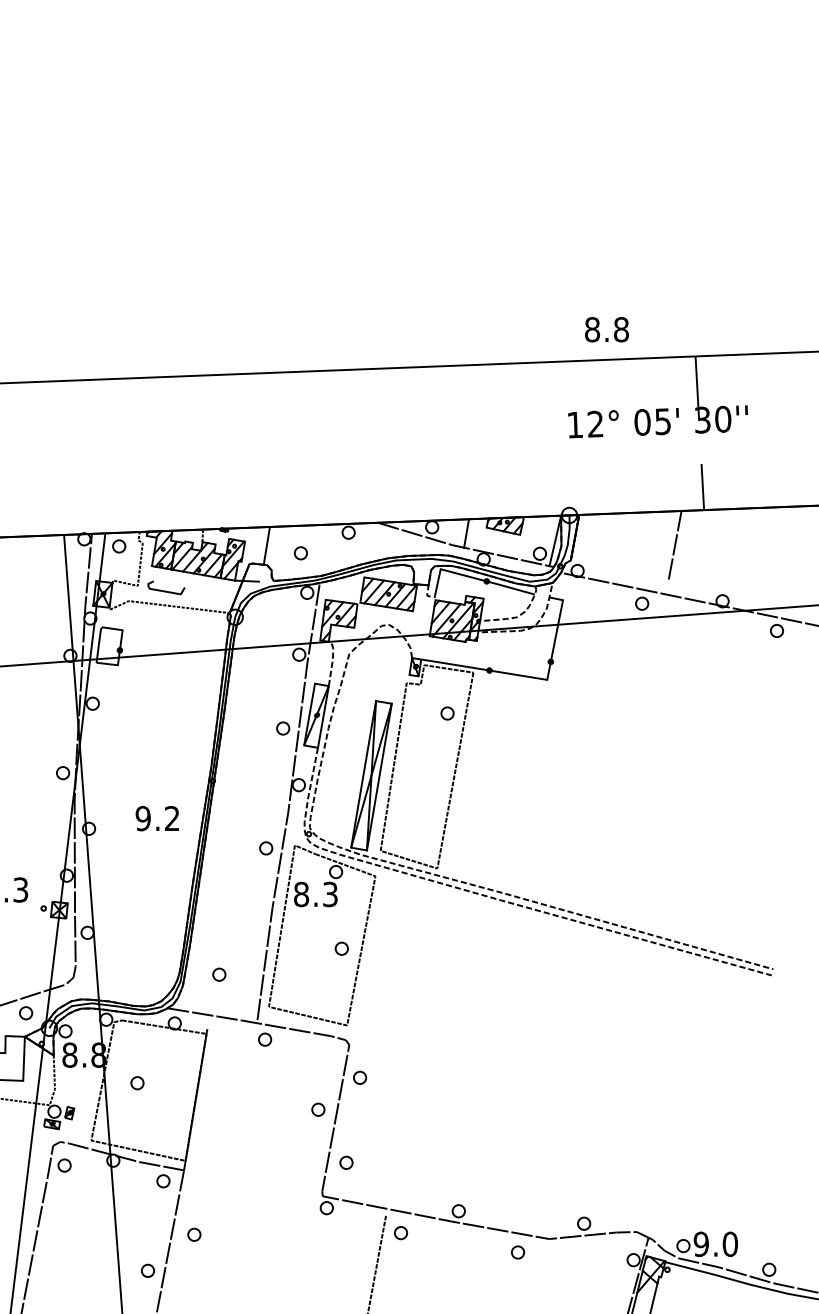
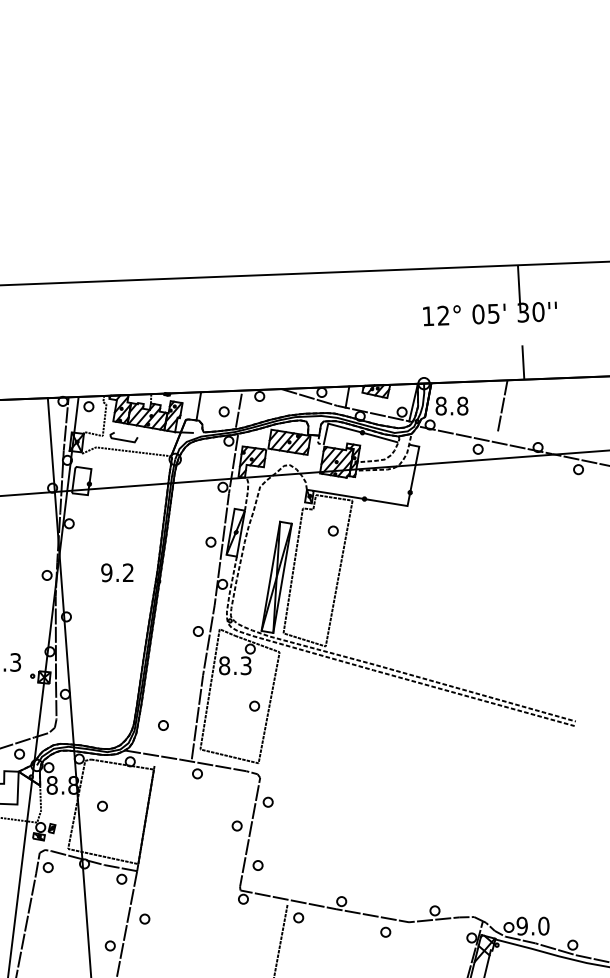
text: (606, 329) -> (451, 405), moved
line: (320, 550) -> (238, 409), added
text: (156, 818) -> (116, 572), moved

